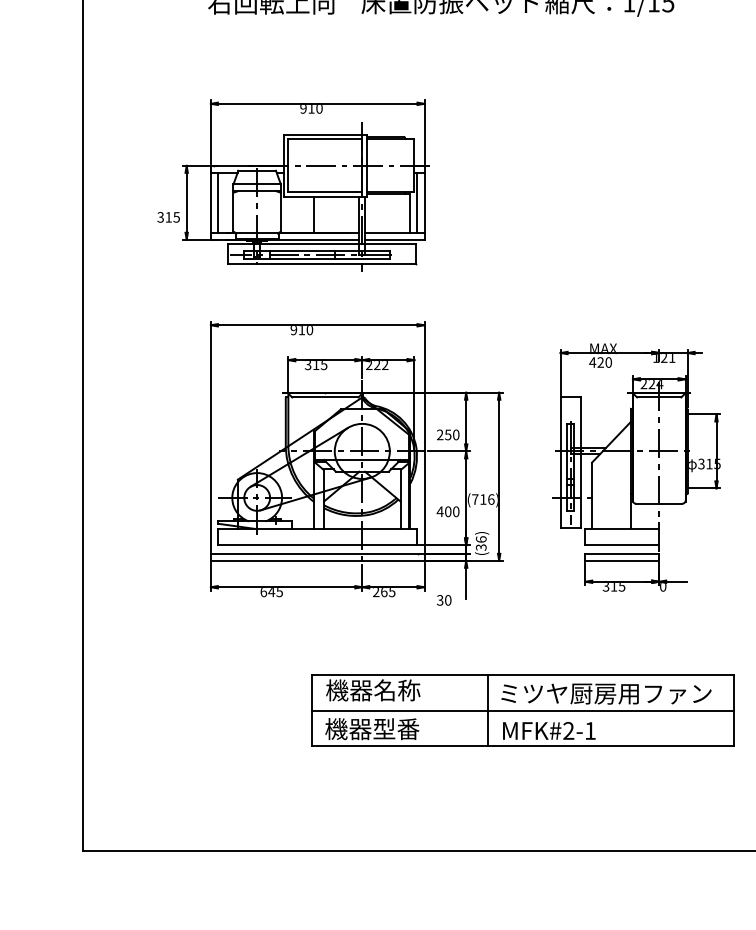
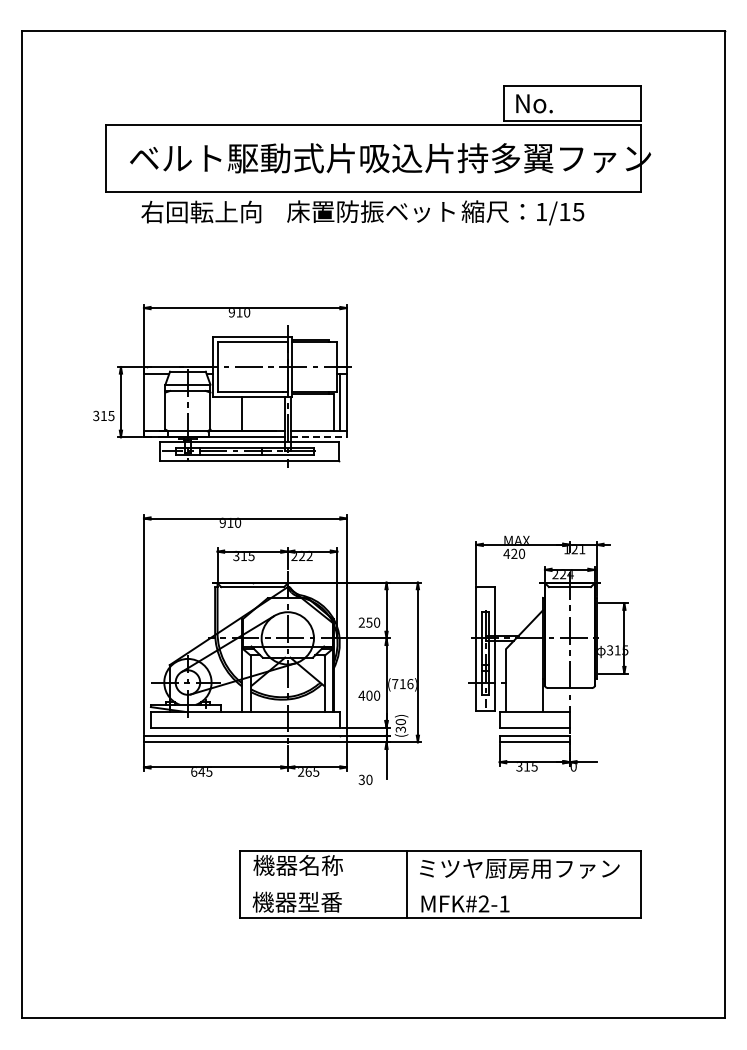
line: (217, 202) -> (150, 401), removed
line: (395, 240) -> (319, 437), solid -> dashed
text: (480, 538) -> (400, 721), (36) -> (30)
line: (522, 710) -> (440, 884), removed

